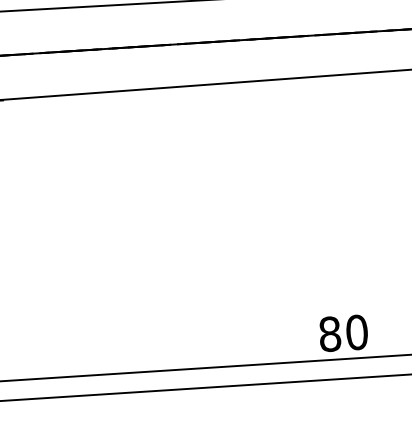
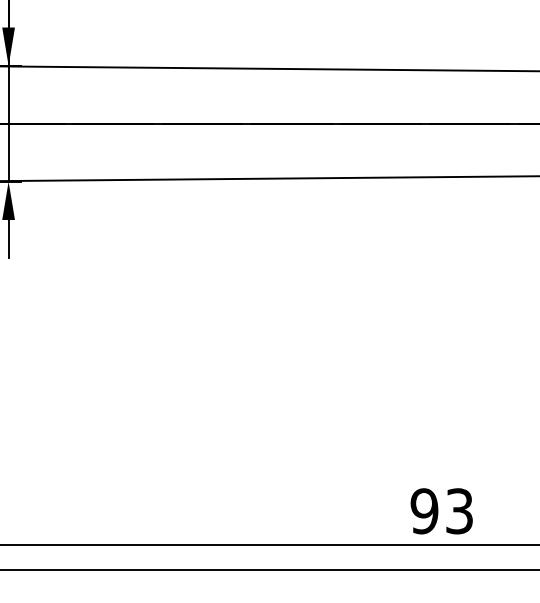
text: (343, 333) -> (441, 511), 80 -> 93

